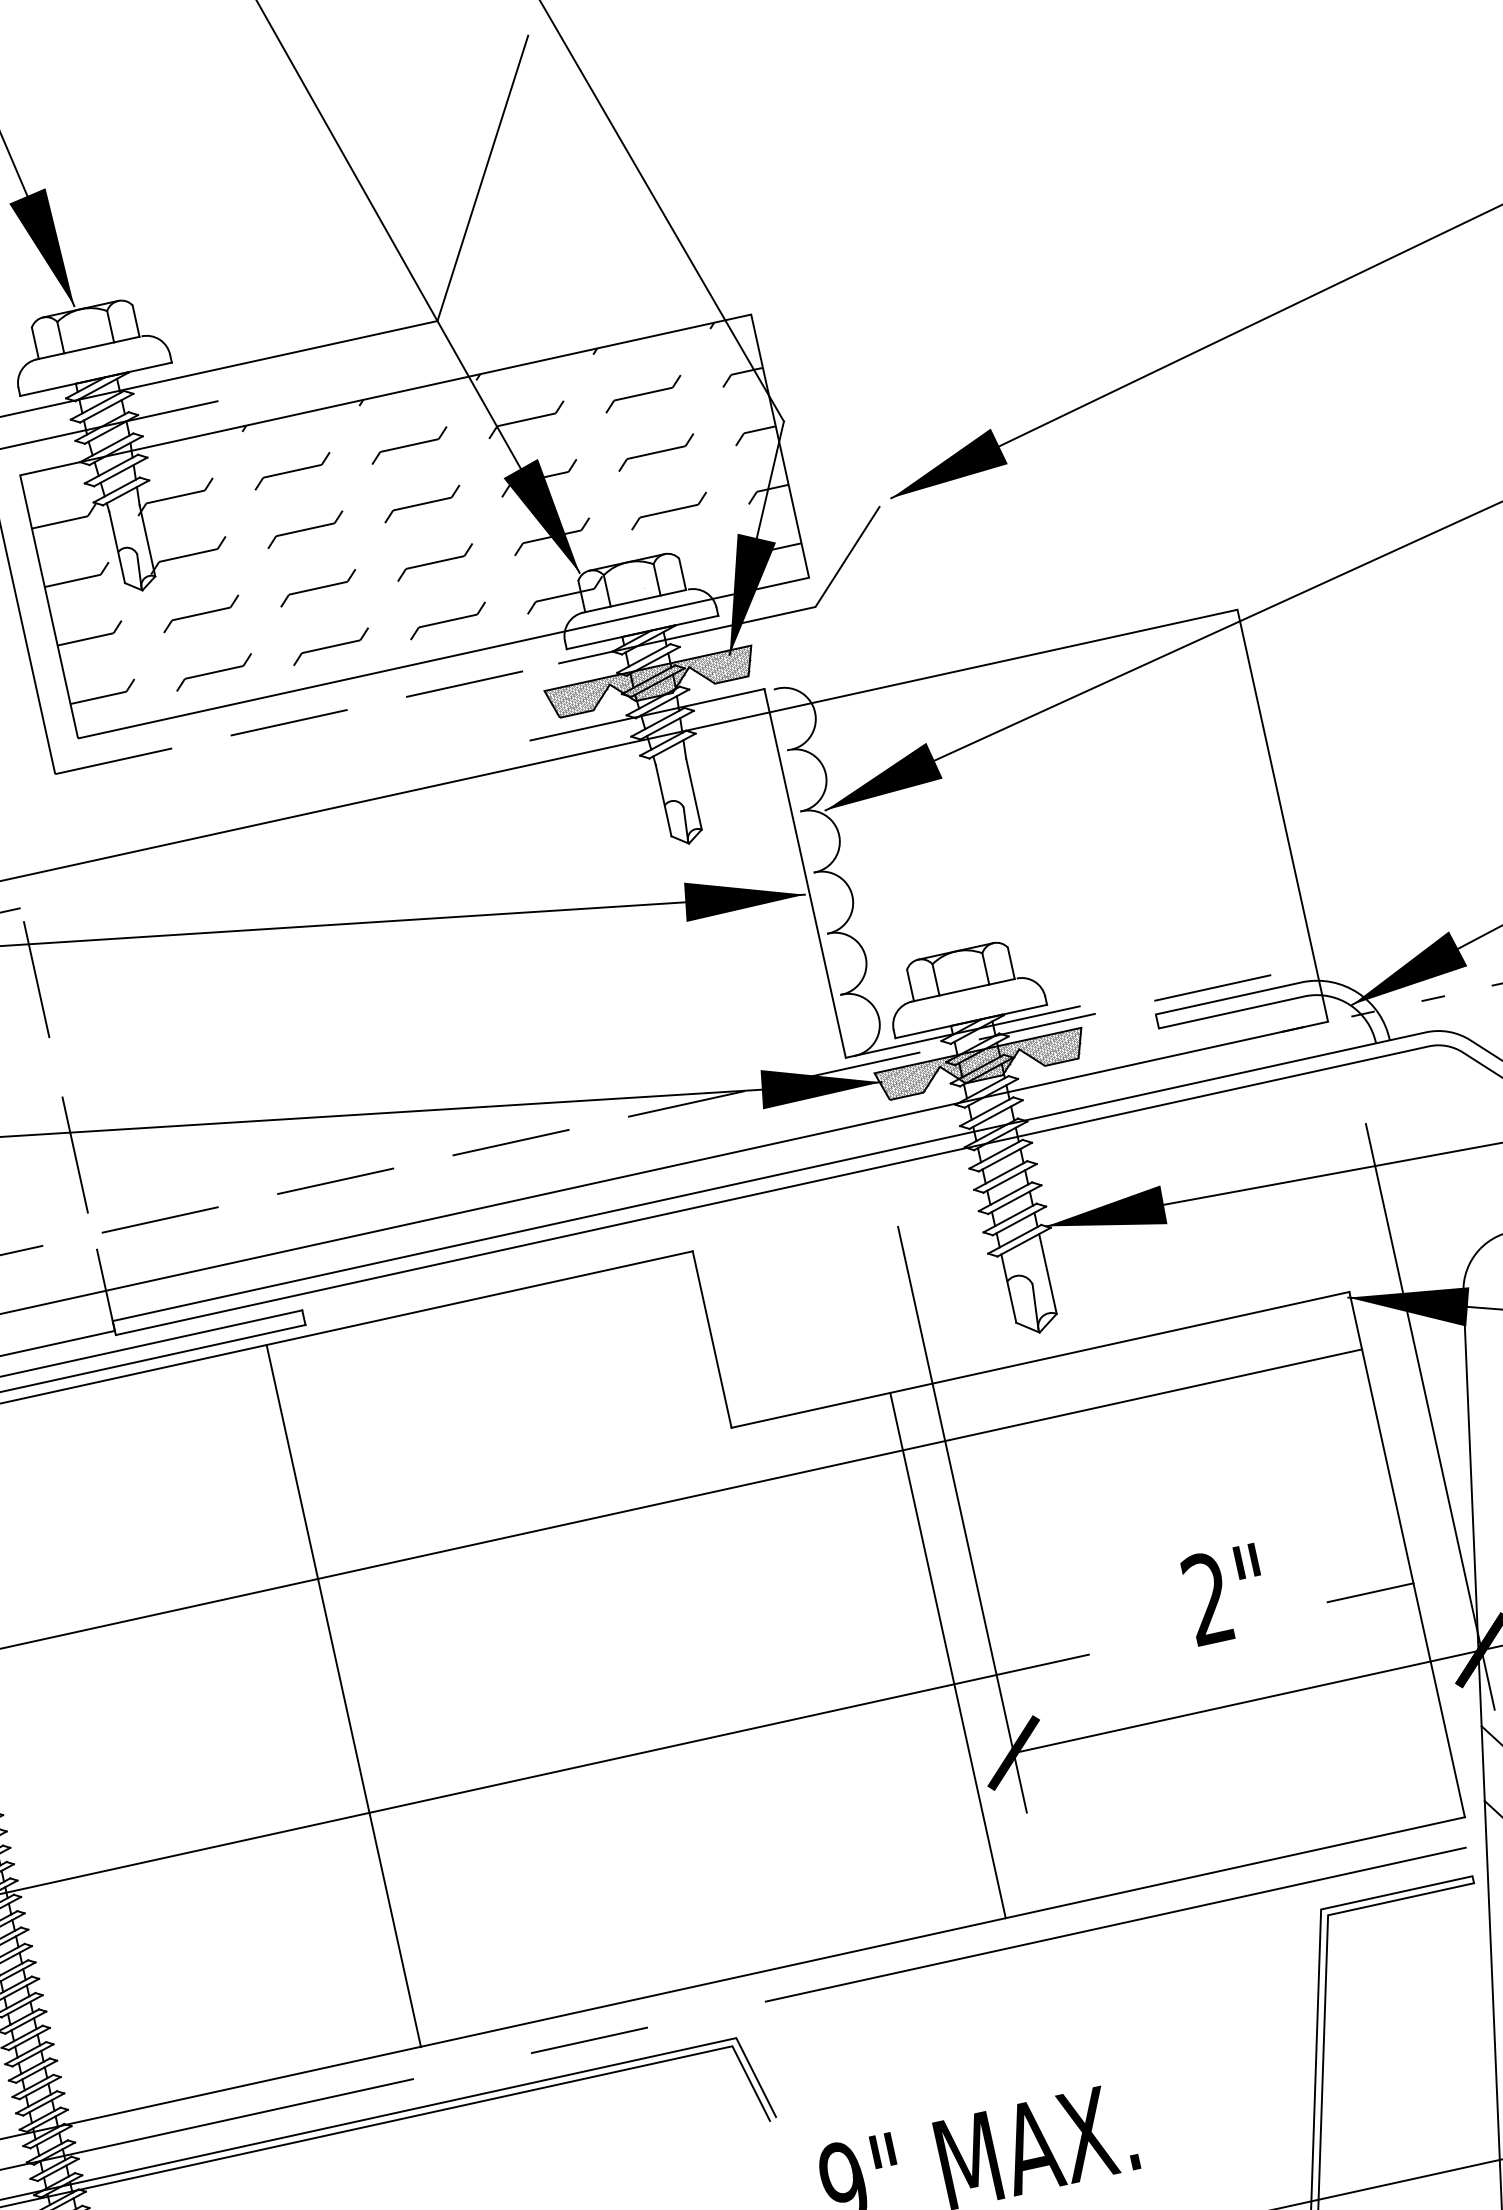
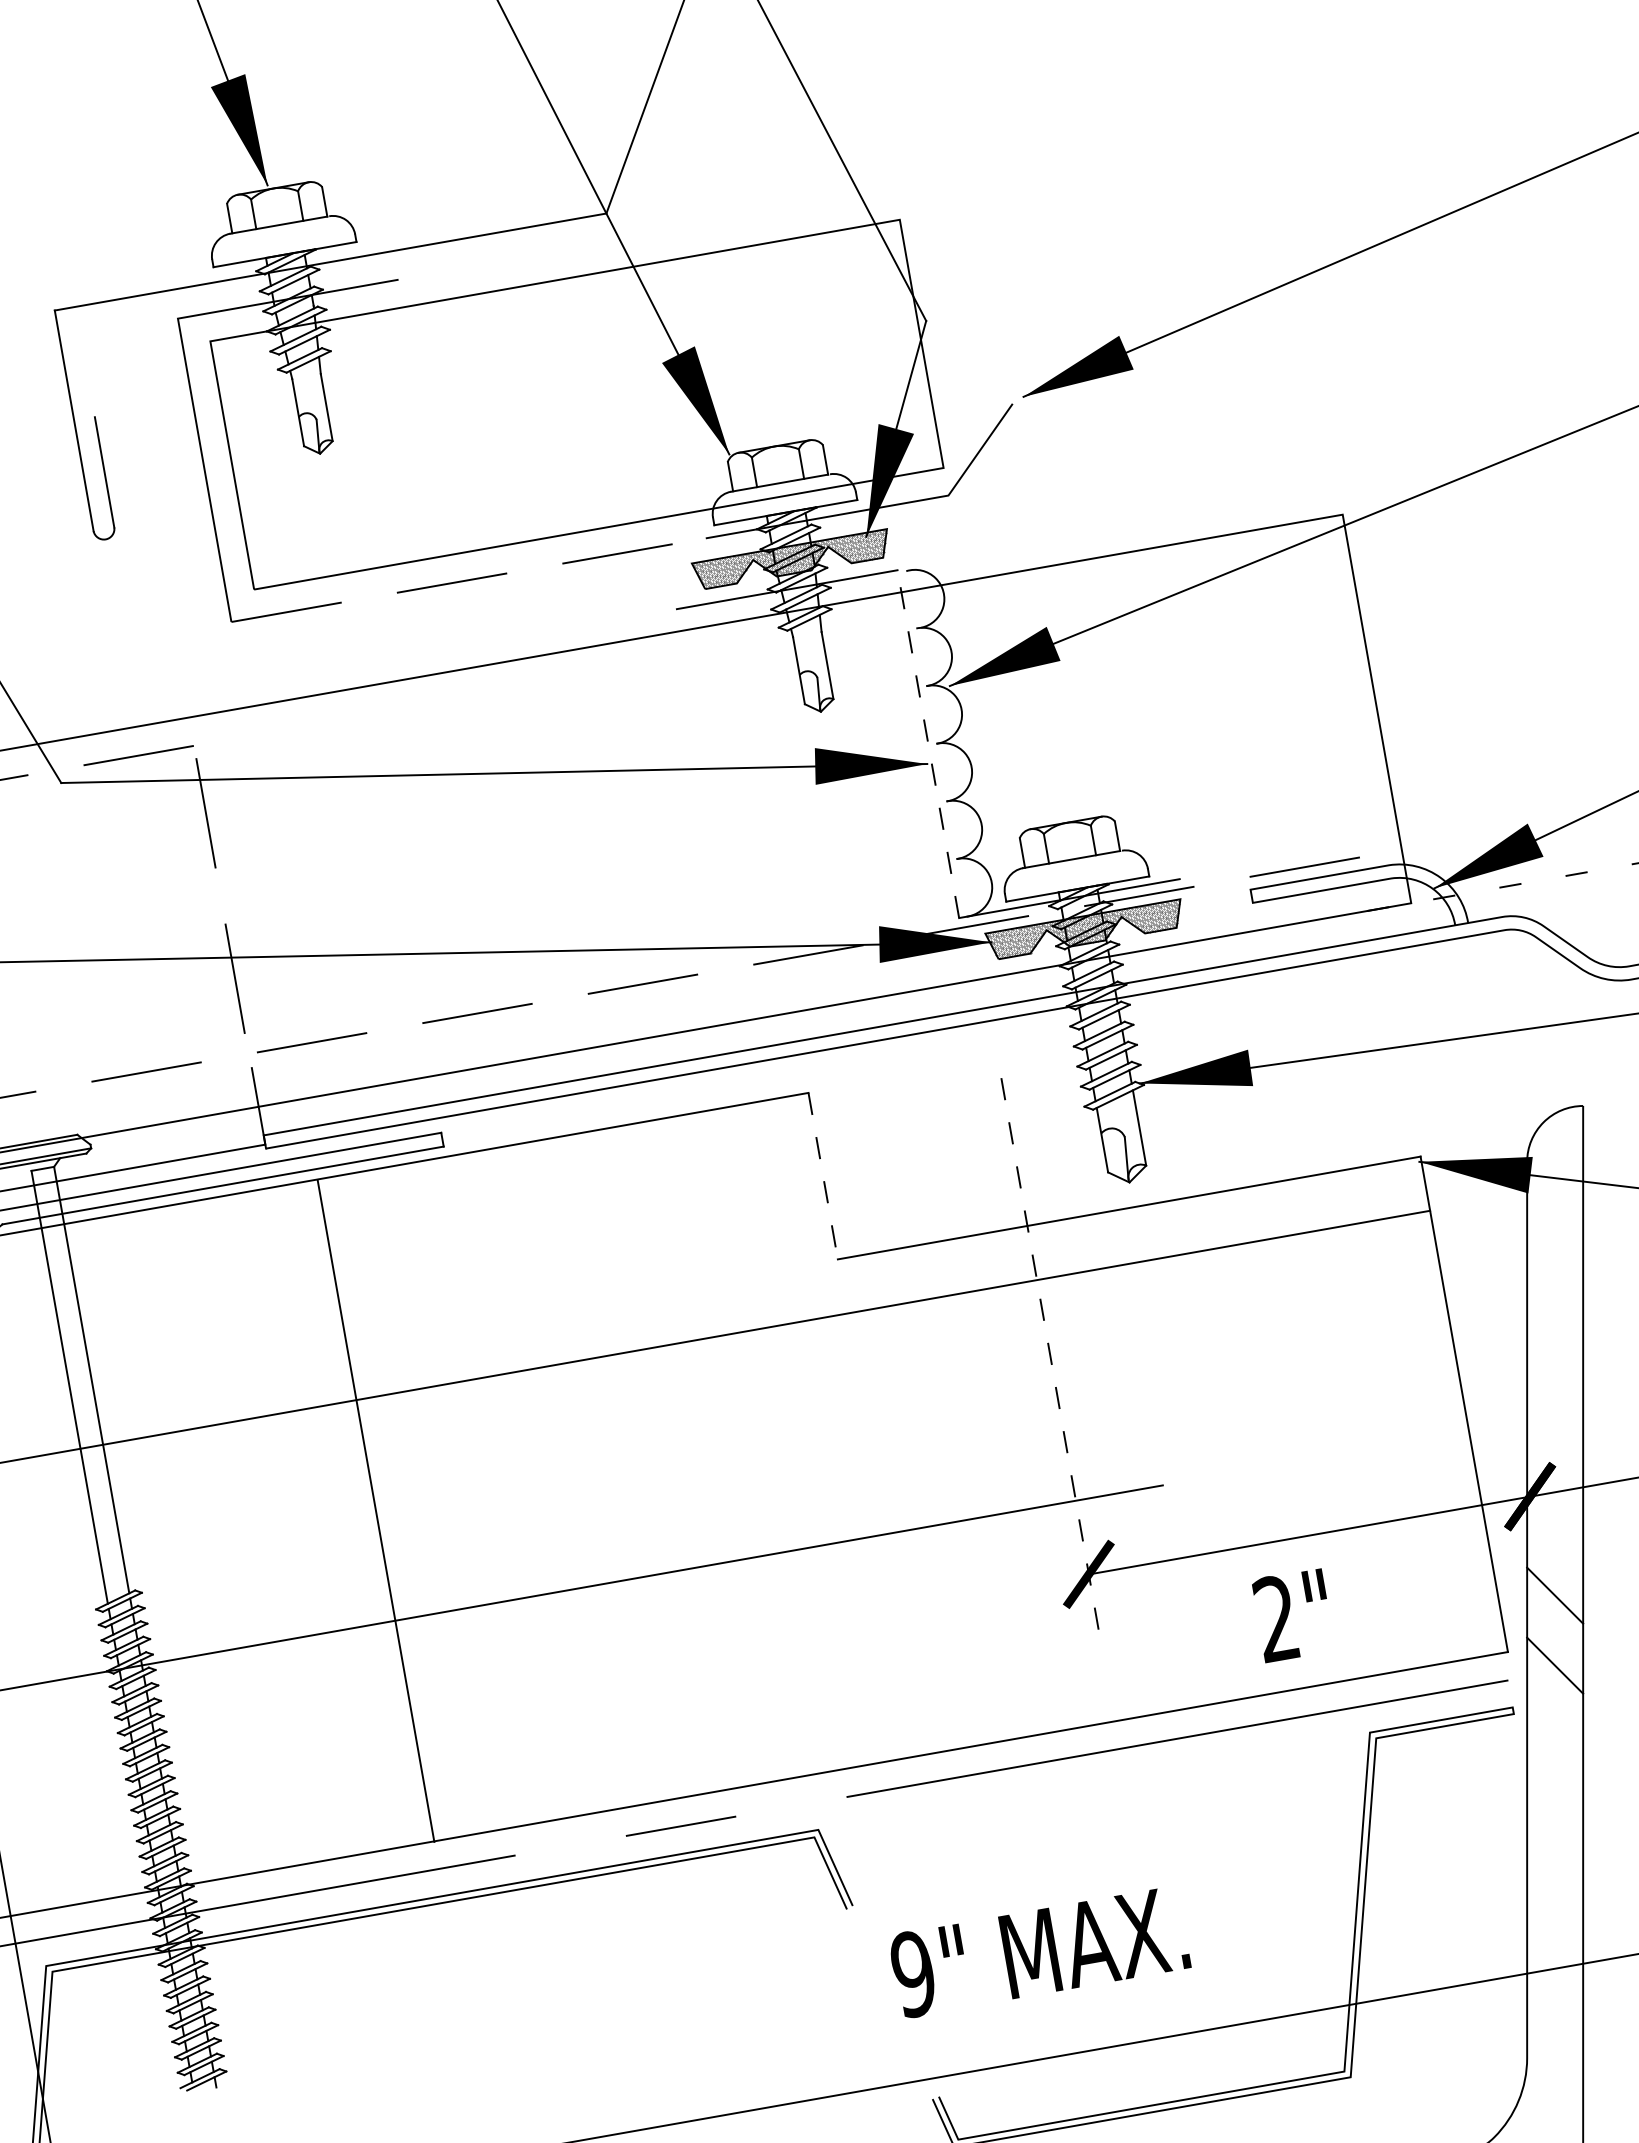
hatch: (415, 512) -> (578, 391), removed
line: (805, 873) -> (928, 744), solid -> dashed
line: (712, 1339) -> (823, 1176), solid -> dashed
line: (1430, 1416) -> (1491, 1276), removed
line: (962, 1519) -> (1050, 1354), solid -> dashed
line: (1370, 1592) -> (1428, 1438), removed
text: (1221, 1594) -> (1289, 1615), moved
line: (947, 1655) -> (1030, 1480), removed
line: (343, 1695) -> (375, 1510), moved

